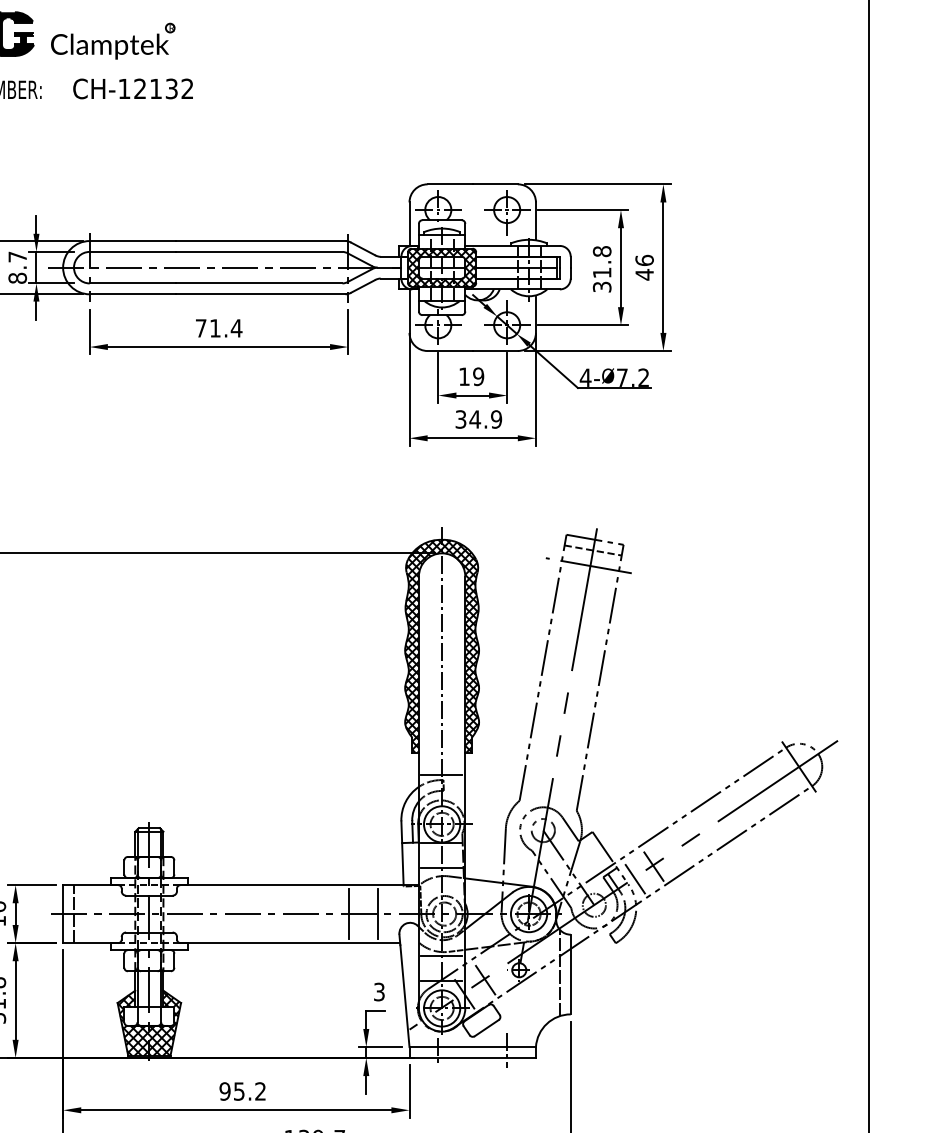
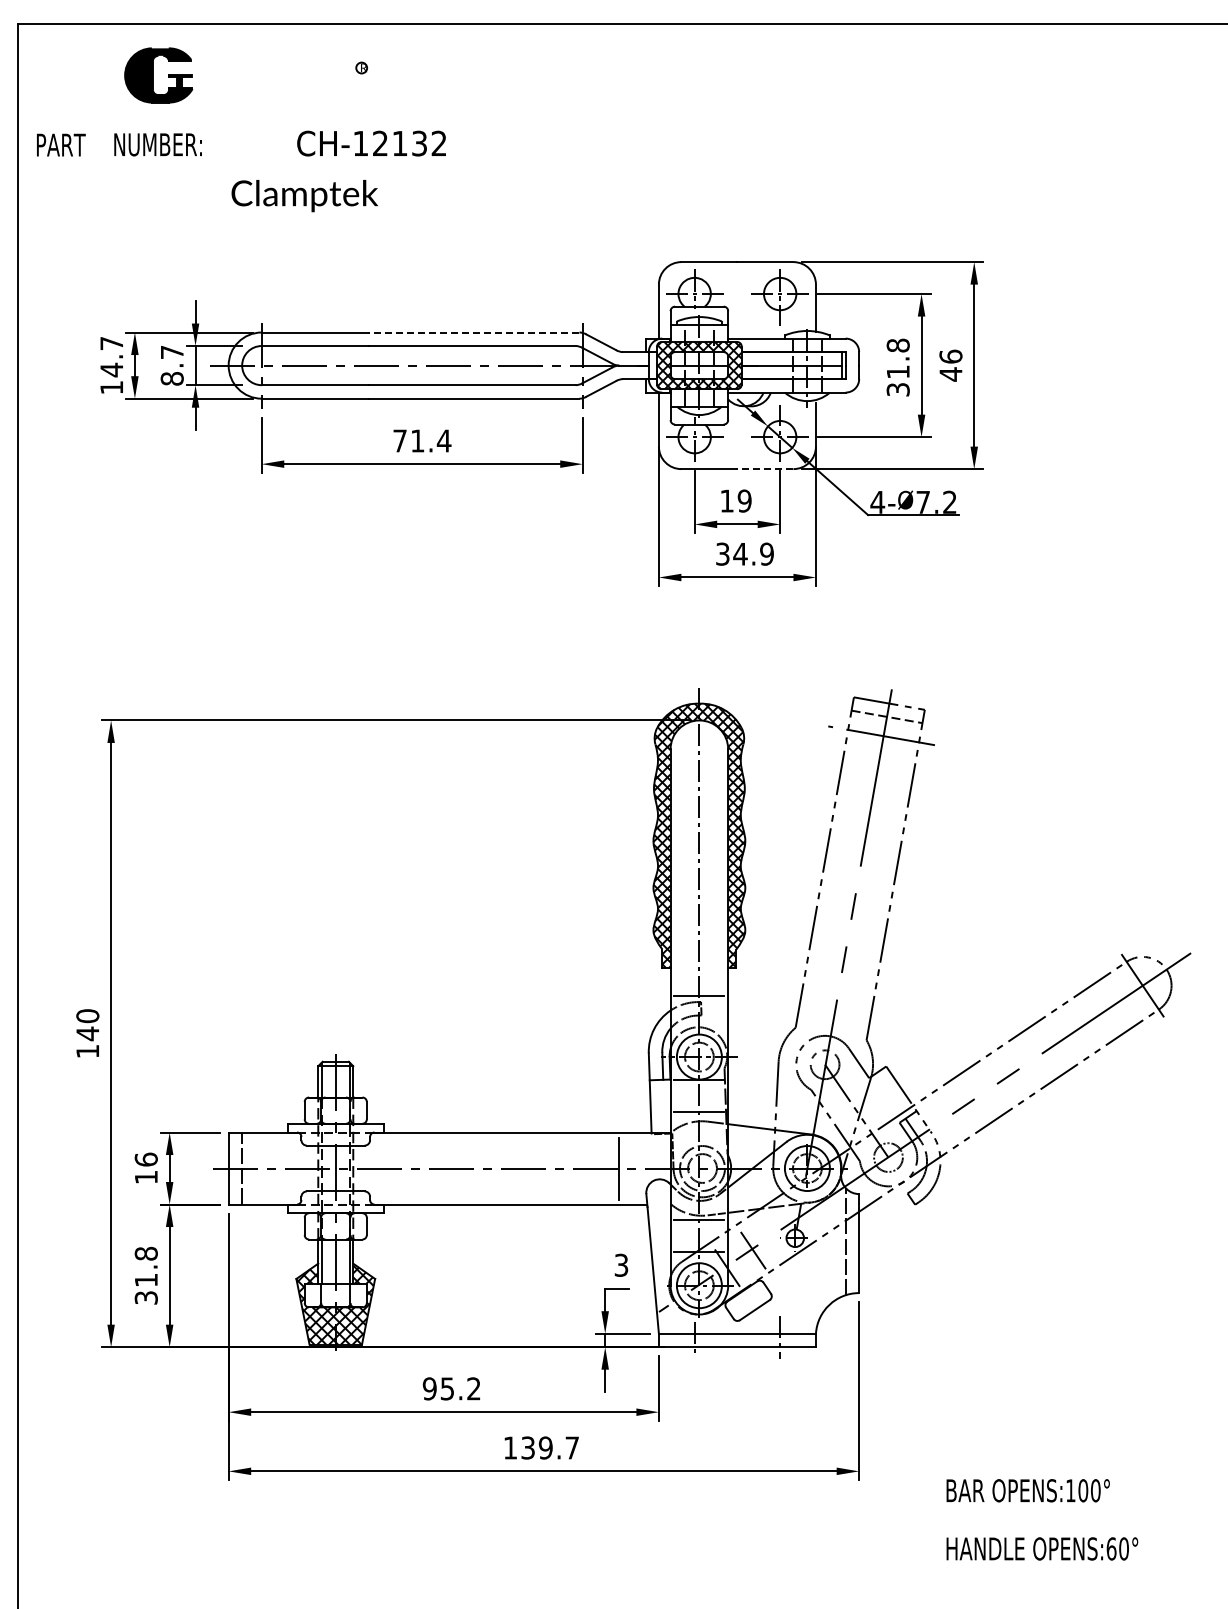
text: (109, 47) -> (304, 196), moved
text: (133, 88) -> (371, 143), moved
line: (260, 241) -> (473, 332), solid -> dashed
line: (494, 351) -> (764, 469), solid -> dashed
line: (653, 864) -> (961, 1107), removed
line: (633, 877) -> (937, 1122), removed
line: (348, 914) -> (583, 1168), removed

